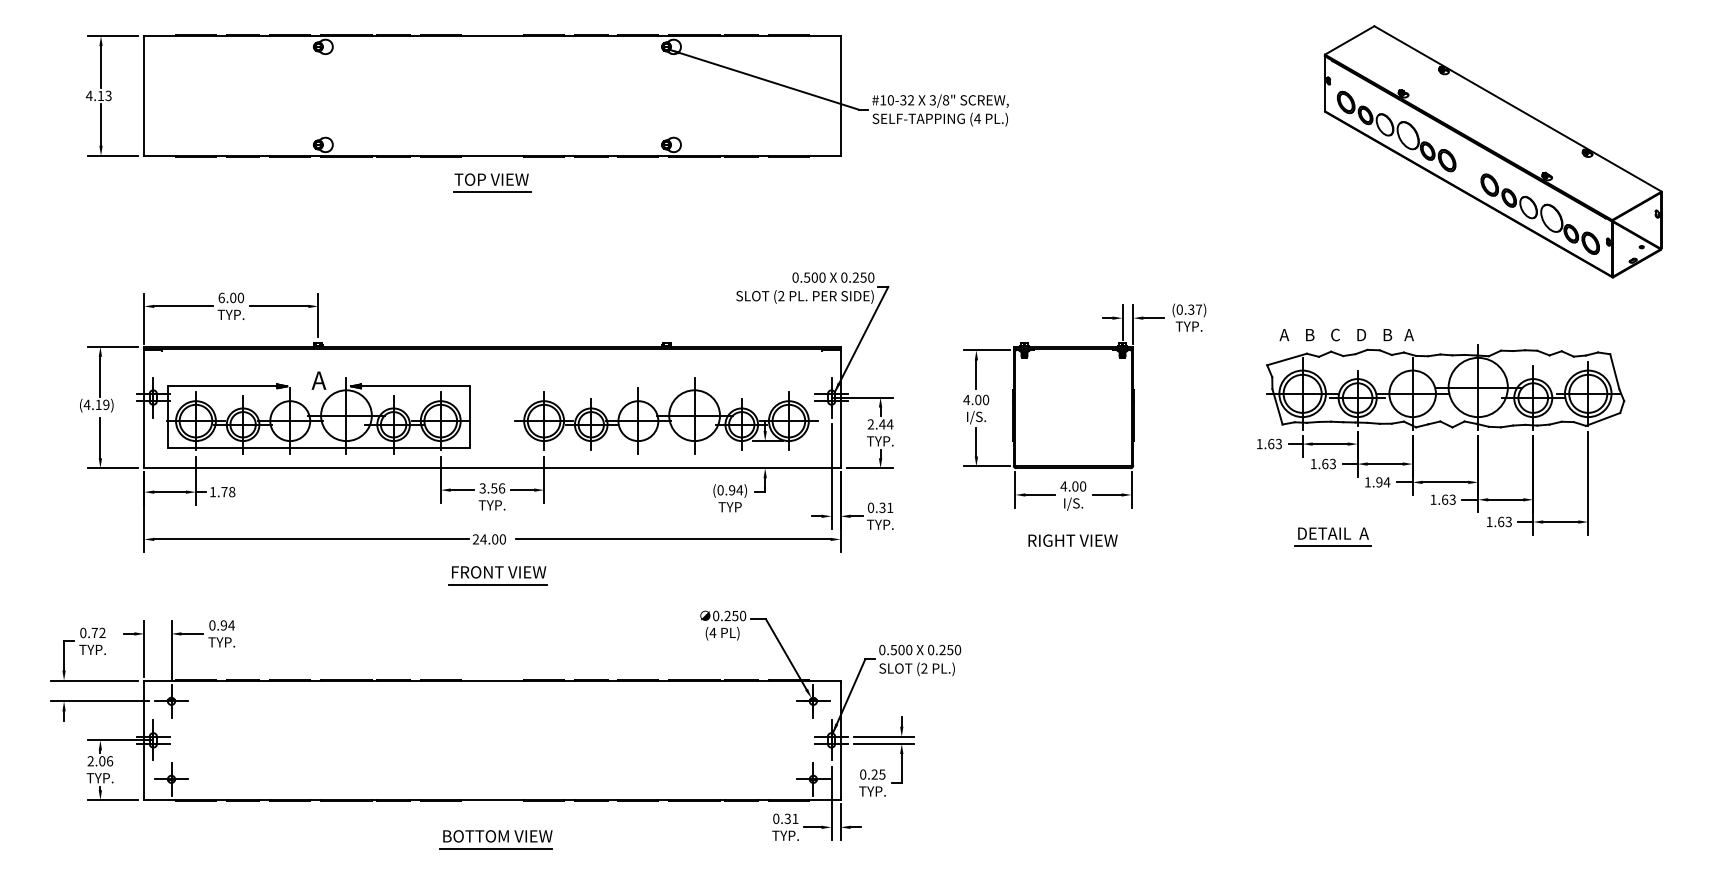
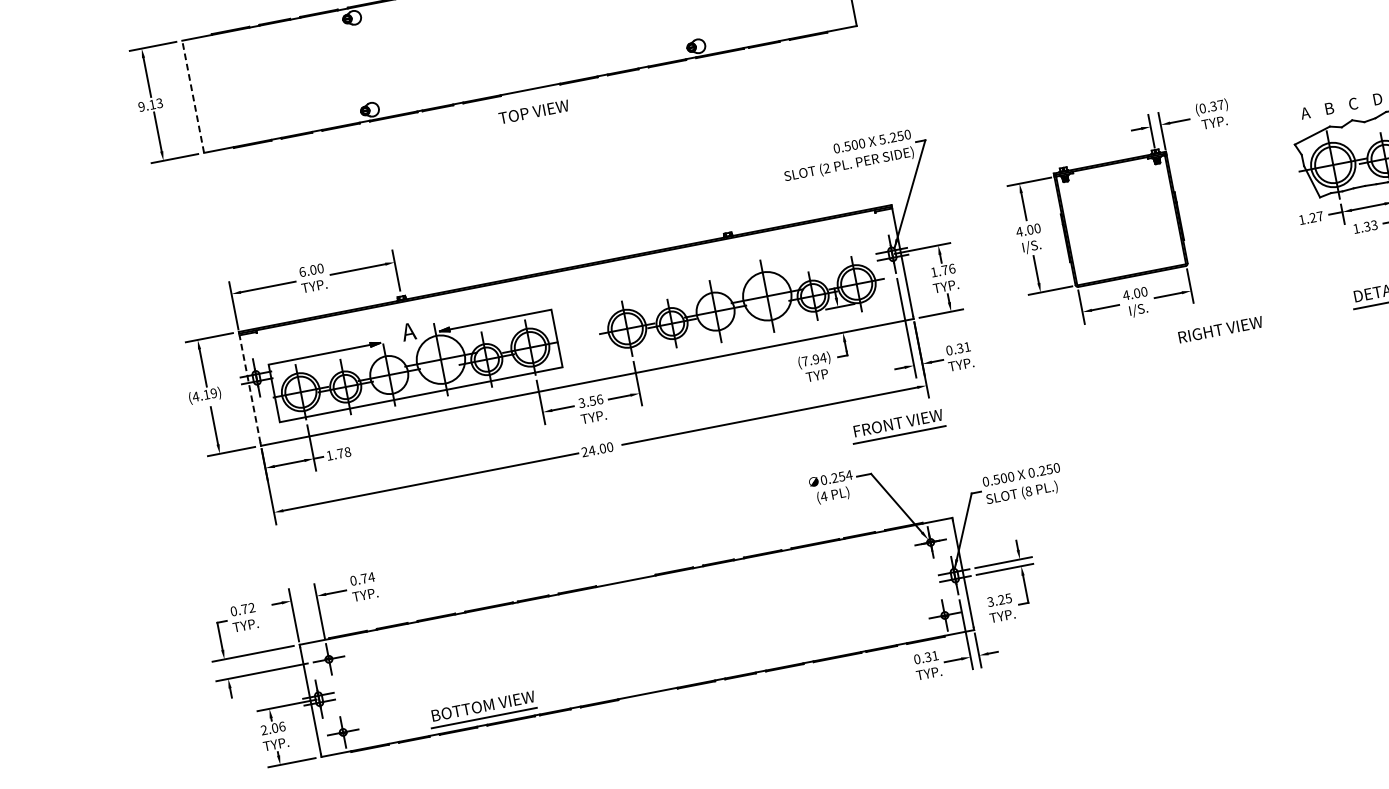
text: (88, 95) -> (140, 106), 4.13 -> 9.13
line: (144, 95) -> (193, 96), solid -> dashed
line: (492, 192) -> (537, 123), removed
text: (844, 277) -> (882, 139), 0.250 -> 5.250
line: (144, 407) -> (250, 388), solid -> dashed
text: (880, 424) -> (943, 270), 2.44 -> 1.76
text: (1275, 443) -> (1316, 216), 1.63 -> 1.27
text: (1325, 463) -> (1367, 226), 1.63 -> 1.33
text: (720, 490) -> (805, 361), (0.94) -> (7.94)
text: (1072, 540) -> (1220, 329), moved
part: (497, 575) -> (897, 426), moved
text: (742, 615) -> (848, 474), 0.250 -> 0.254
text: (223, 625) -> (363, 578), 0.94 -> 0.74
text: (924, 668) -> (1028, 491), (2 -> (8
text: (863, 774) -> (990, 601), 0.25 -> 3.25
part: (495, 839) -> (481, 709), moved

